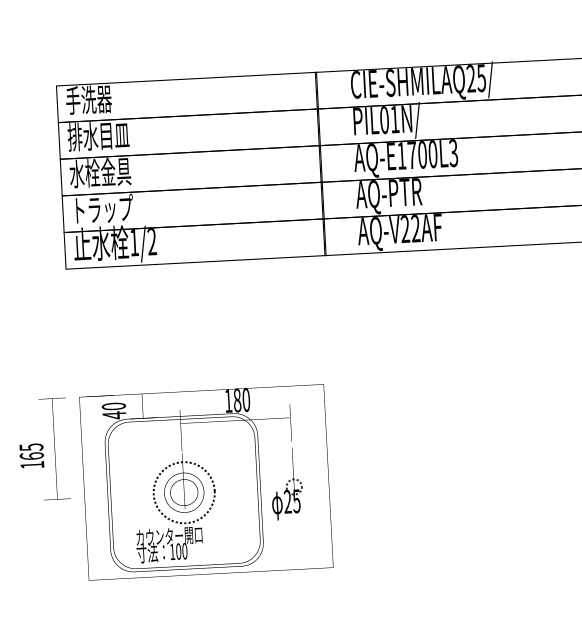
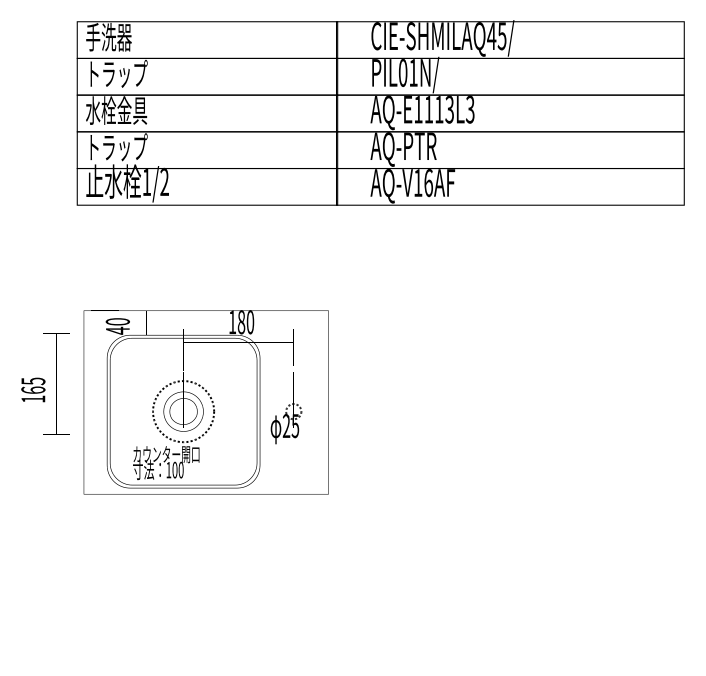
text: (470, 78) -> (491, 35), CIE-SHMILAQ25/ -> CIE-SHMILAQ45/
text: (98, 135) -> (116, 73), 排水目皿 -> トラップ
text: (421, 154) -> (438, 109), AQ-E1700L3 -> AQ-E1113L3
text: (409, 229) -> (422, 183), AQ-V22AF -> AQ-V16AF
part: (205, 482) -> (205, 402), moved

